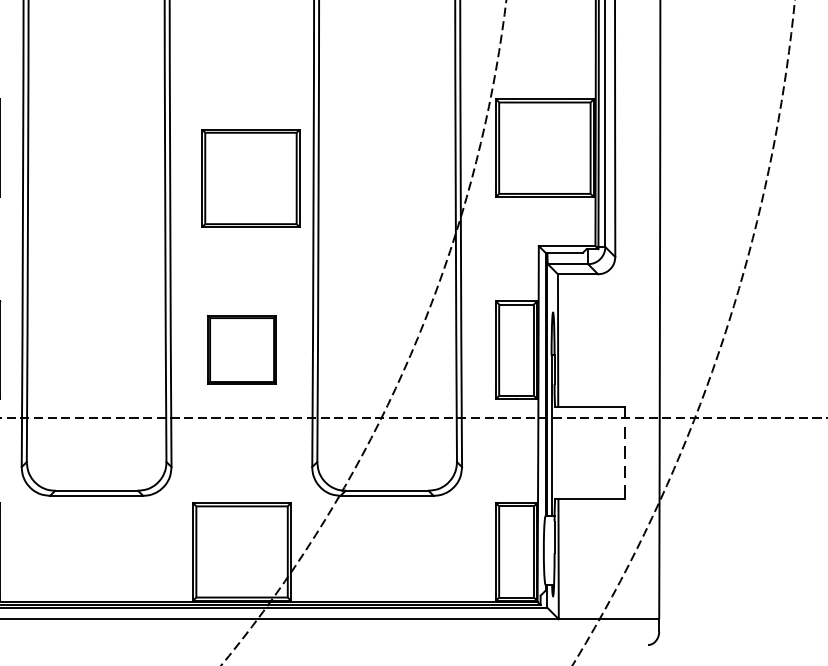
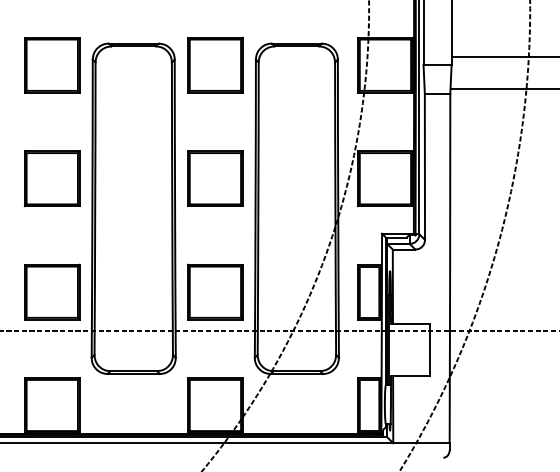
part: (251, 177) -> (215, 178), moved
part: (242, 348) -> (215, 291), size x1.43
line: (625, 452) -> (430, 349), dashed -> solid

